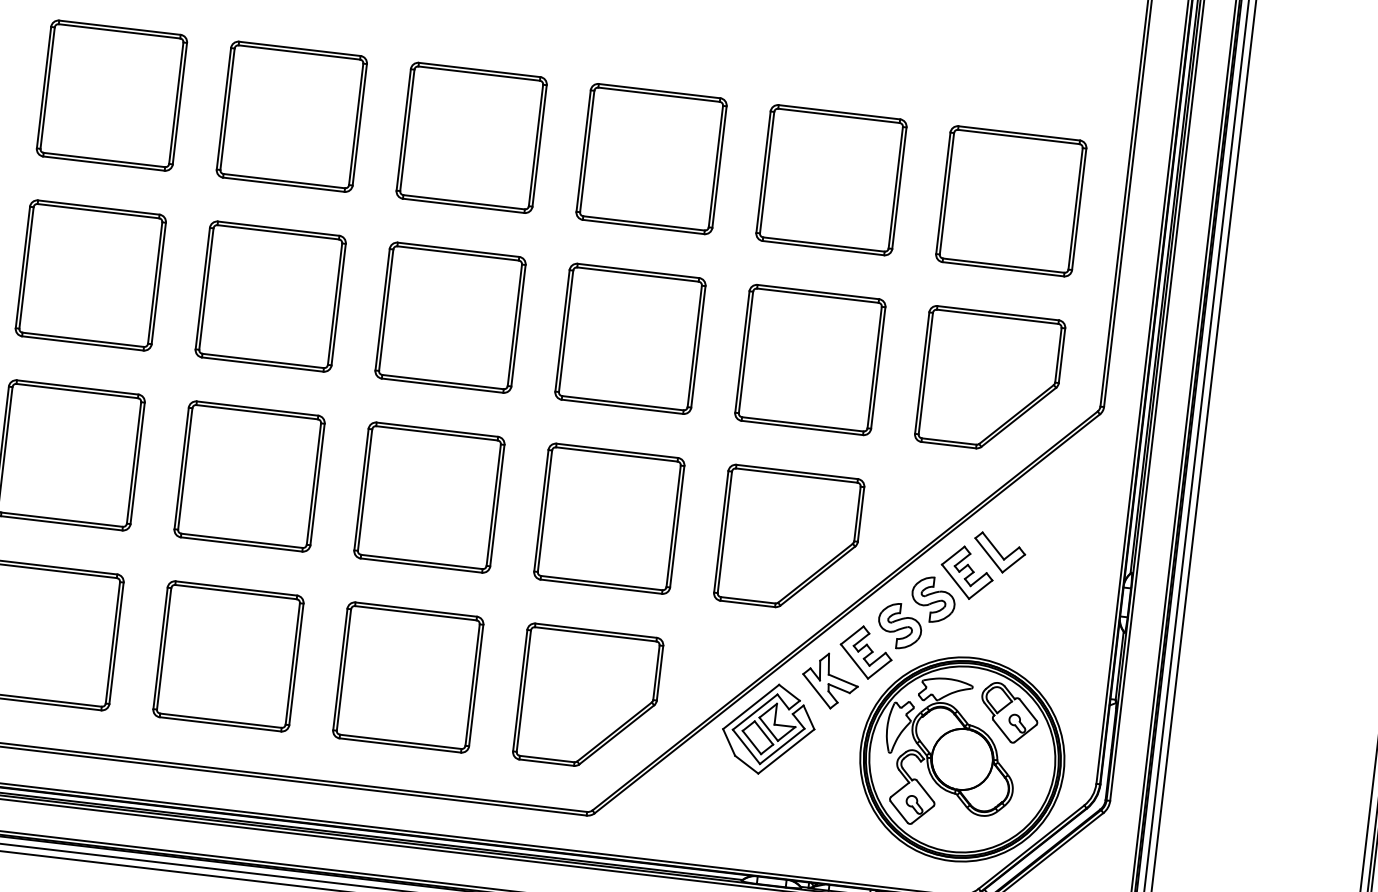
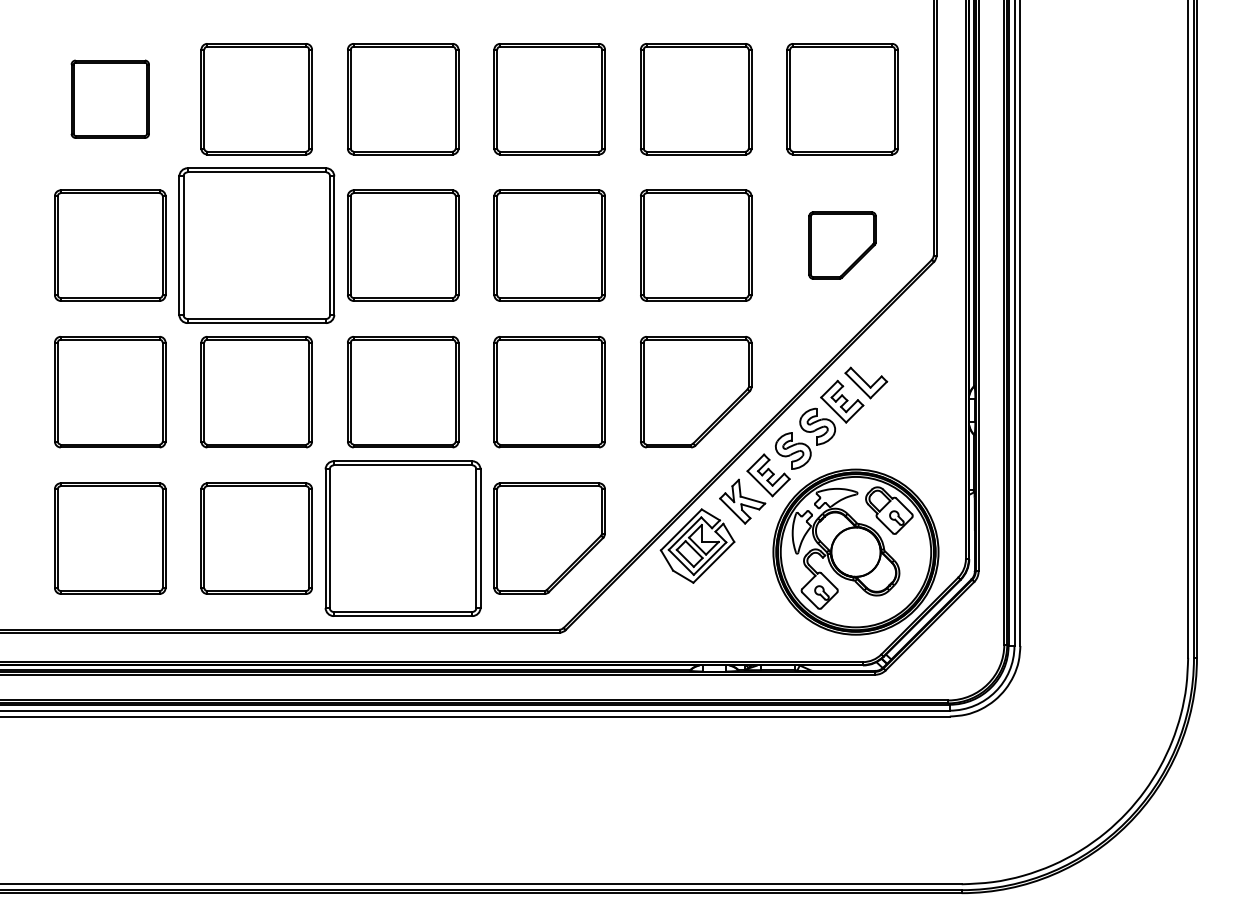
part: (112, 96) -> (110, 99), size x0.7
part: (270, 296) -> (256, 245), size x1.4
part: (990, 380) -> (842, 245), size x0.6
part: (408, 677) -> (403, 538), size x1.4

